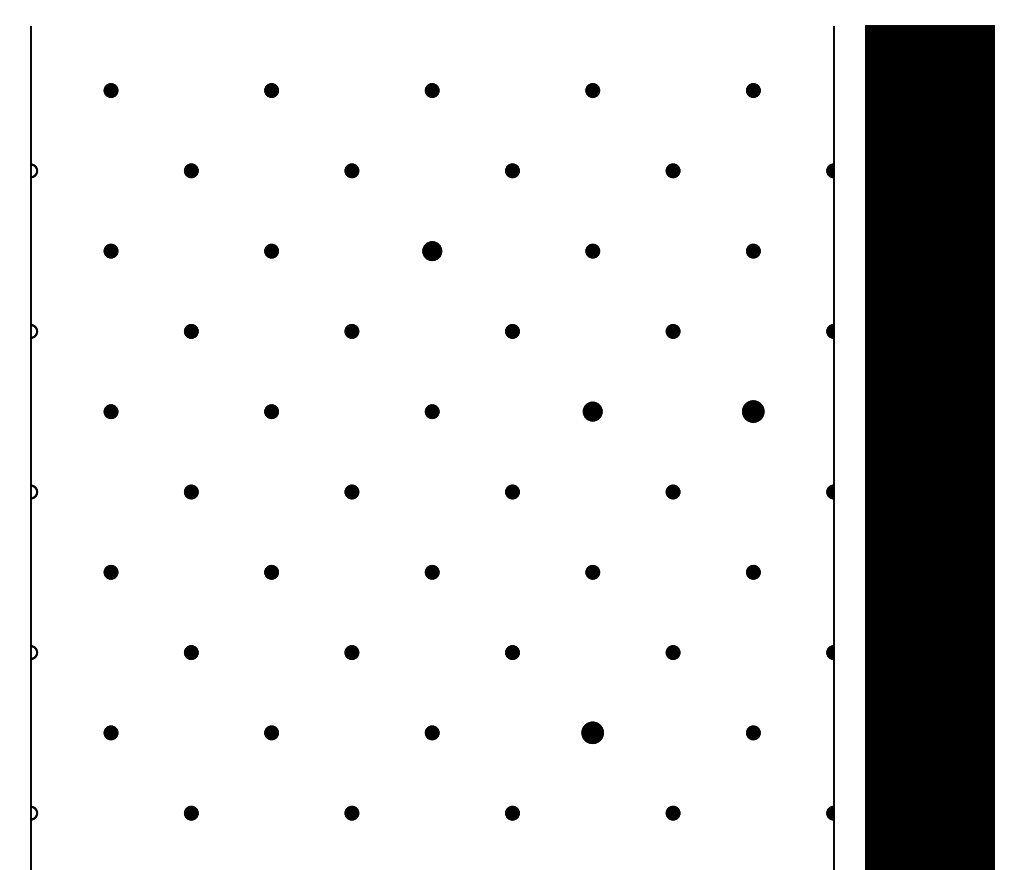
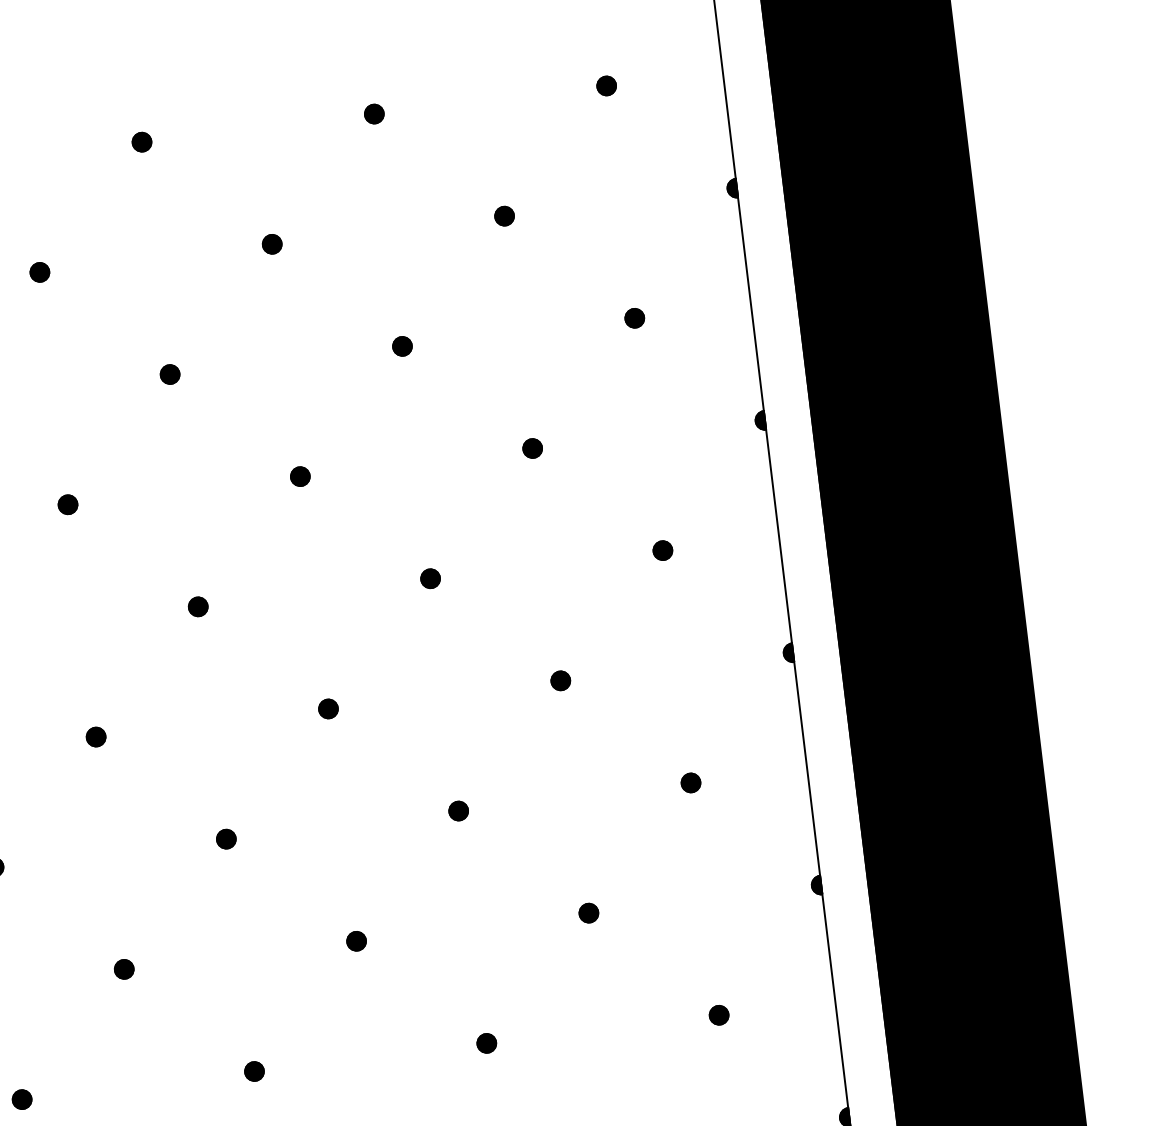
part: (431, 250) -> (169, 373), size x0.71
part: (592, 411) -> (430, 578), size x0.71
part: (753, 411) -> (663, 550), size x0.62
part: (592, 732) -> (486, 1042), size x0.62

